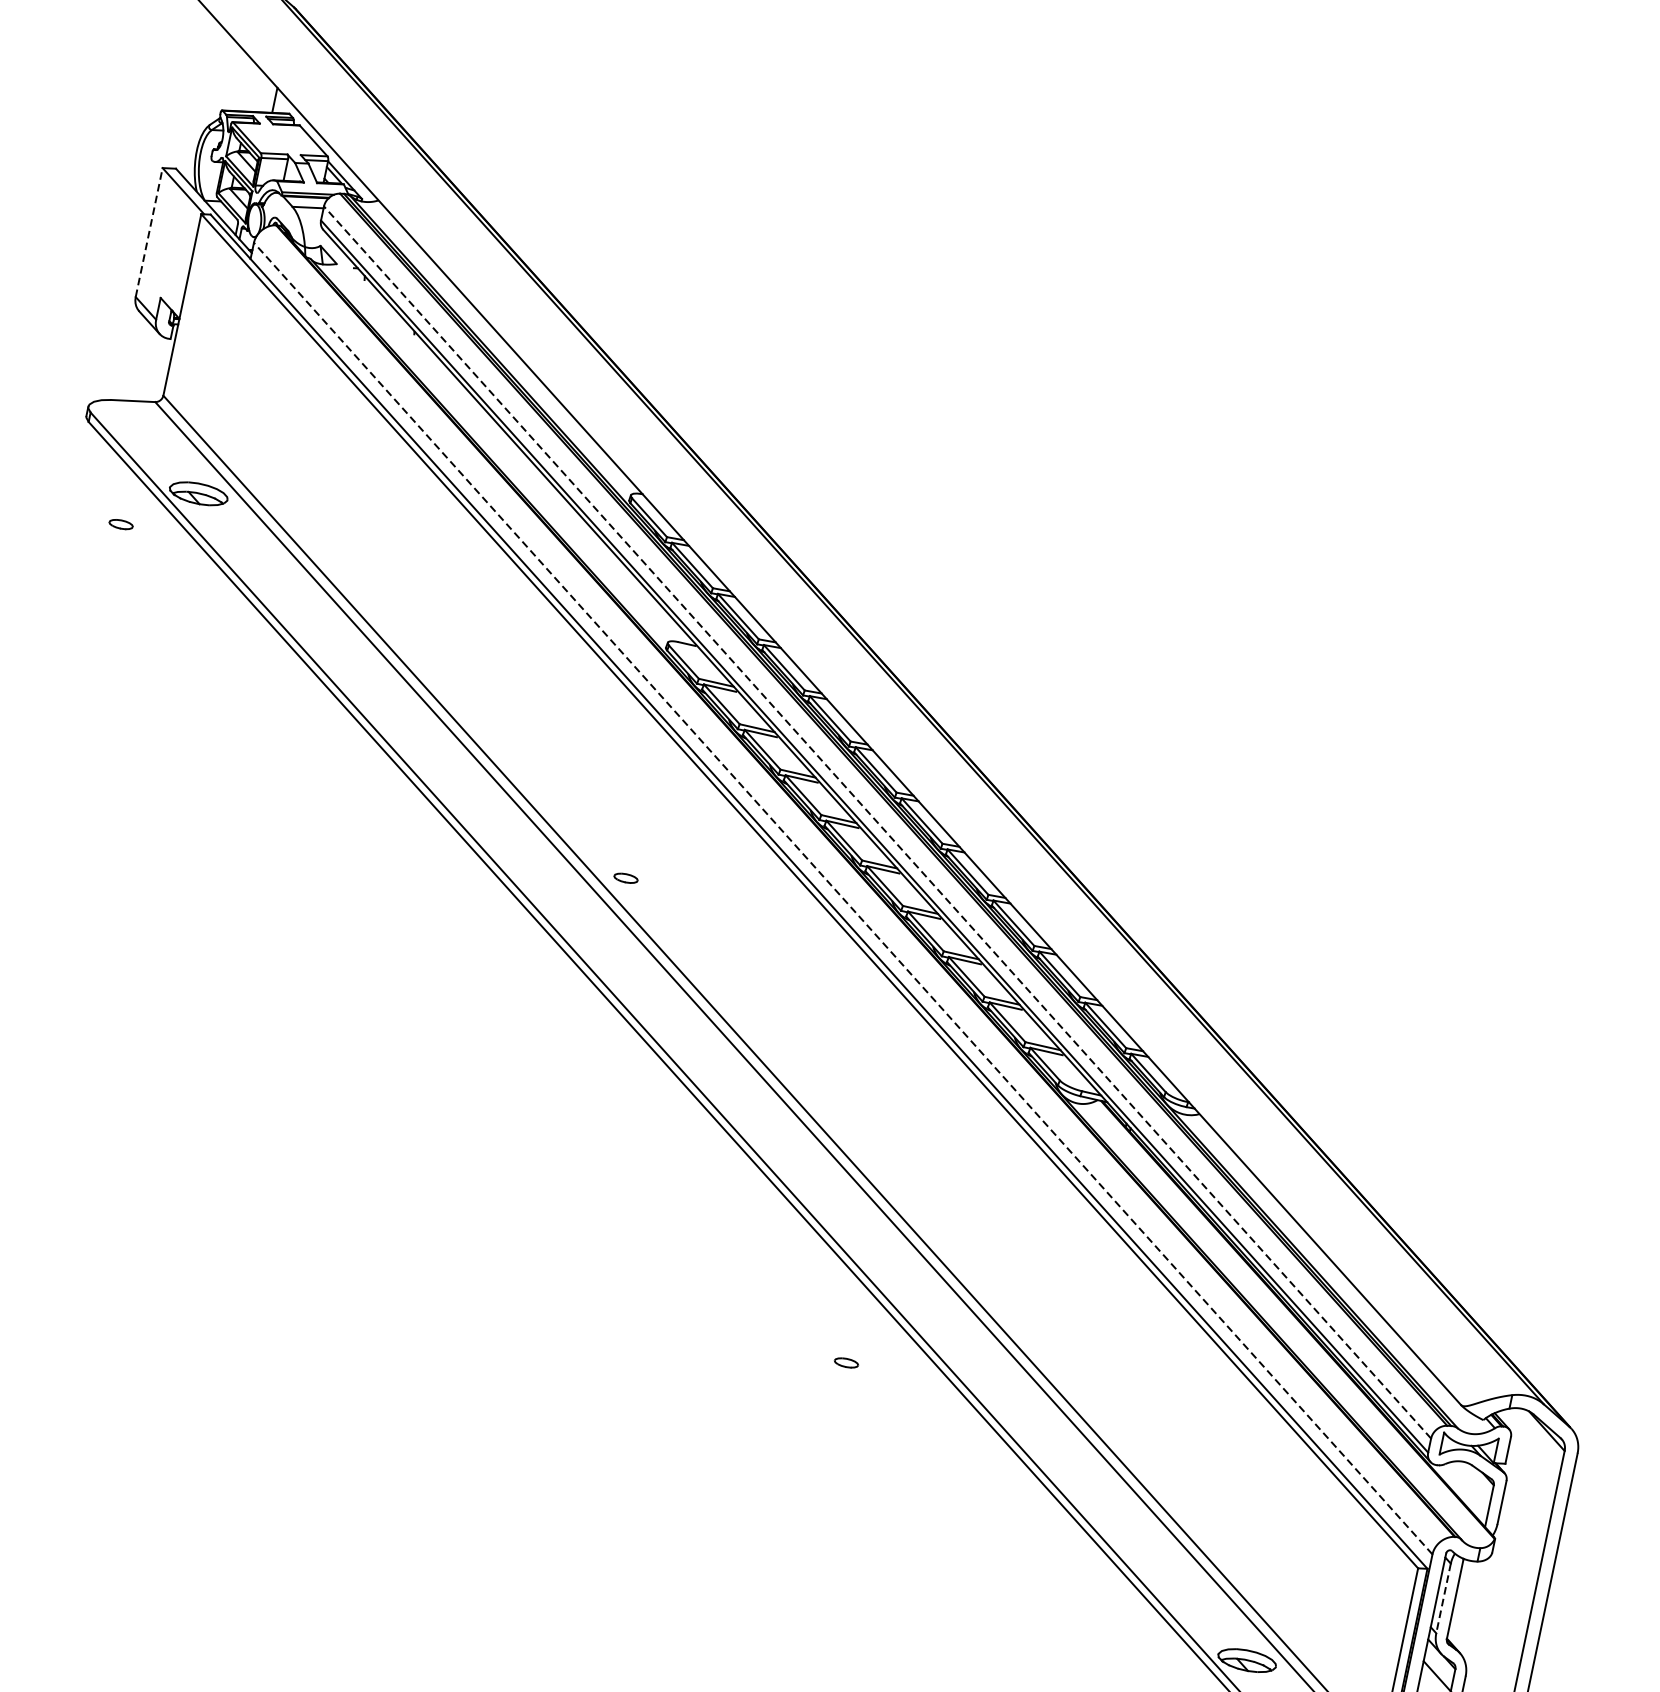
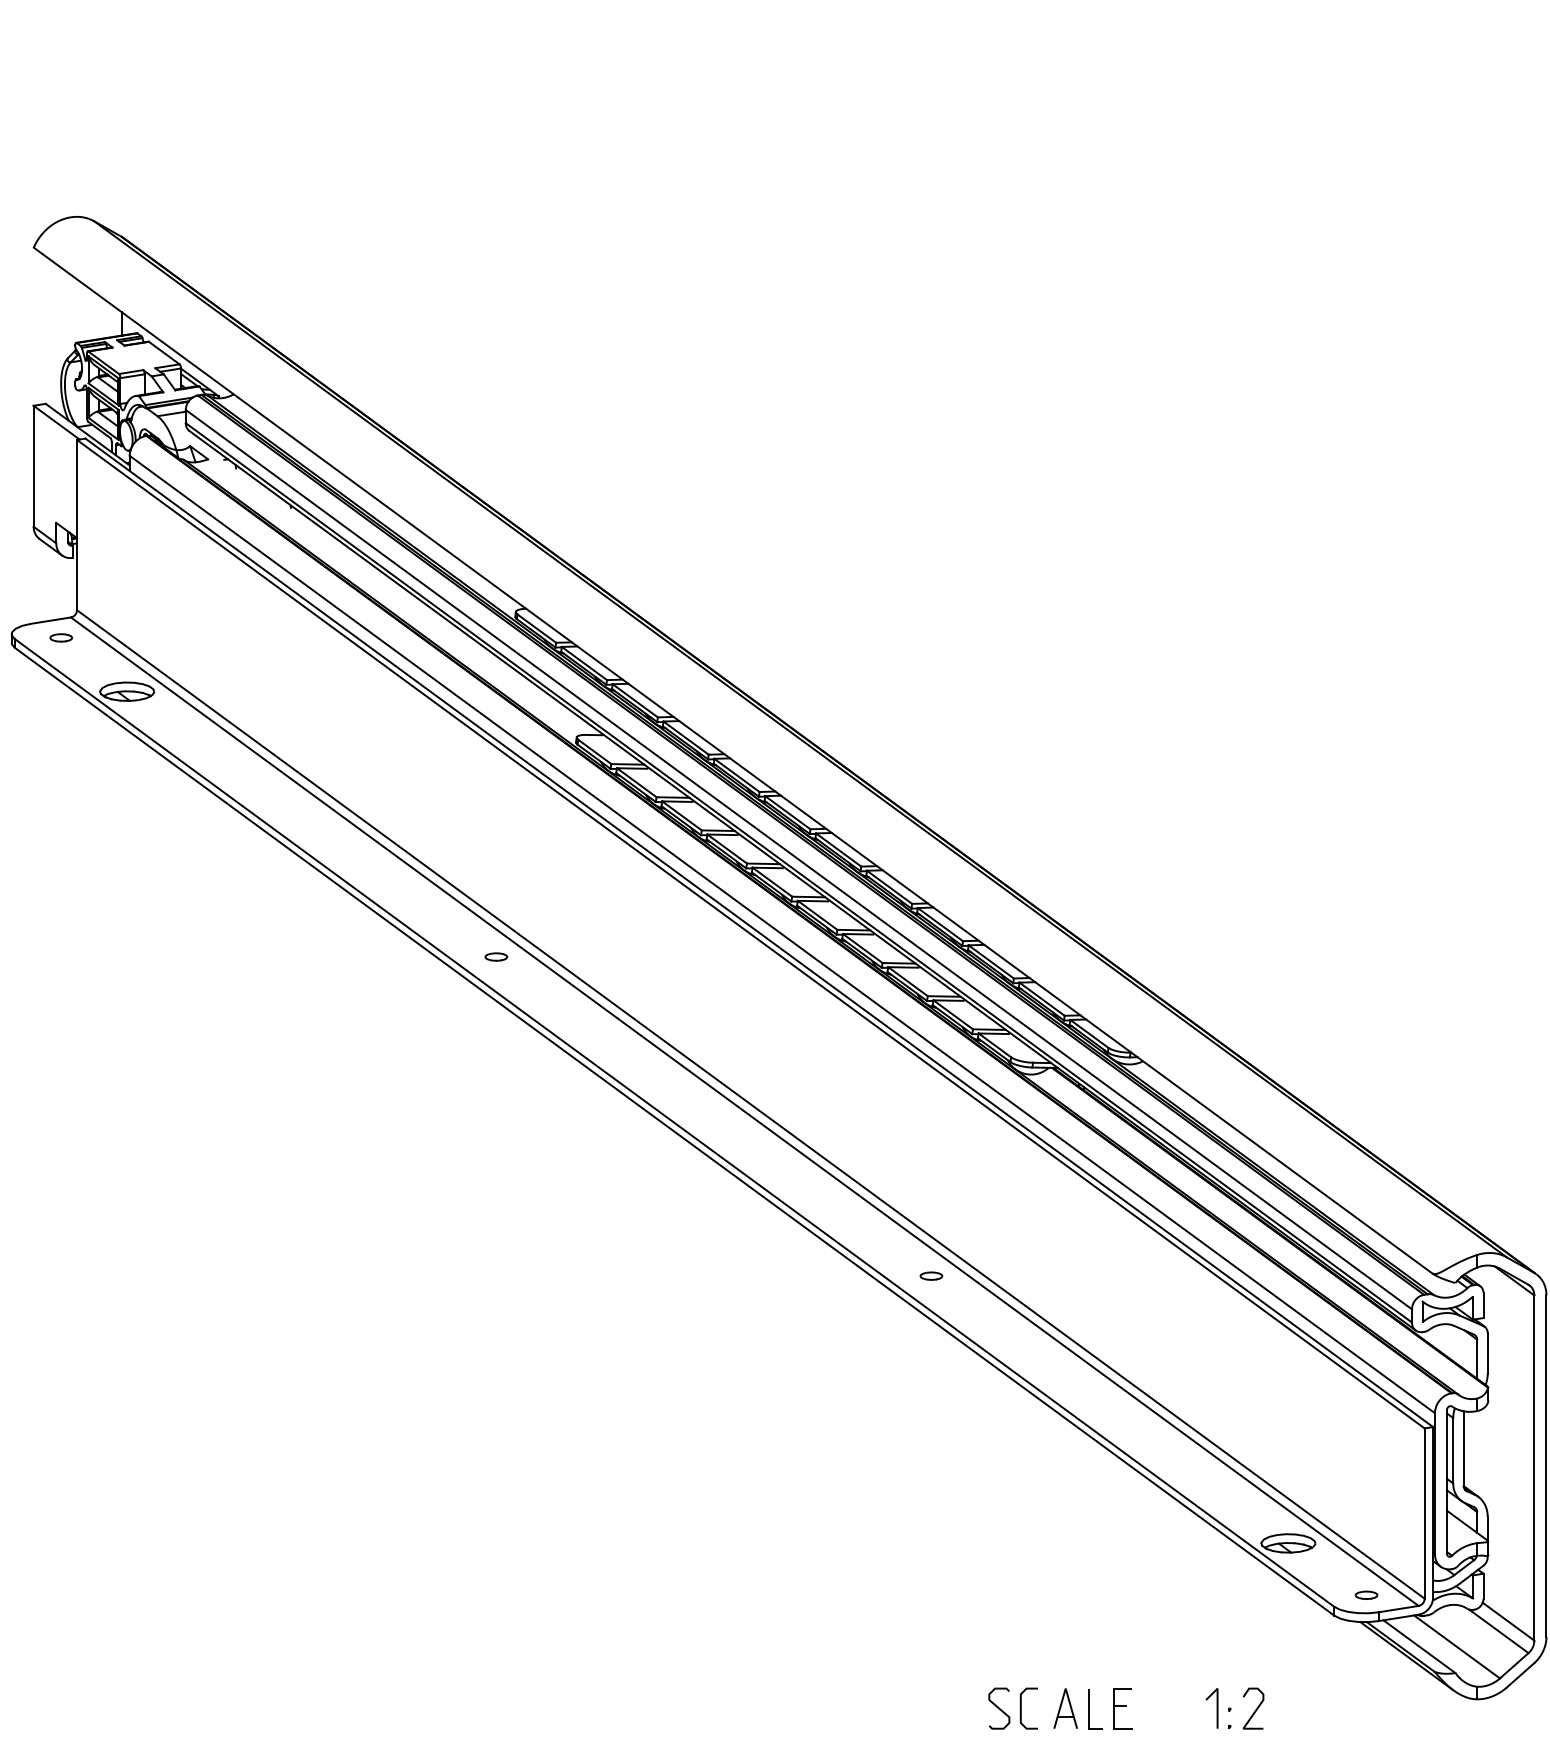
line: (149, 231) -> (33, 465), dashed -> solid
part: (121, 524) -> (61, 637), moved
line: (877, 822) -> (798, 859), dashed -> solid
part: (626, 877) -> (496, 956), moved
line: (842, 898) -> (781, 934), dashed -> solid
part: (846, 1362) -> (931, 1275), moved
line: (1443, 1598) -> (1453, 1450), dashed -> solid

